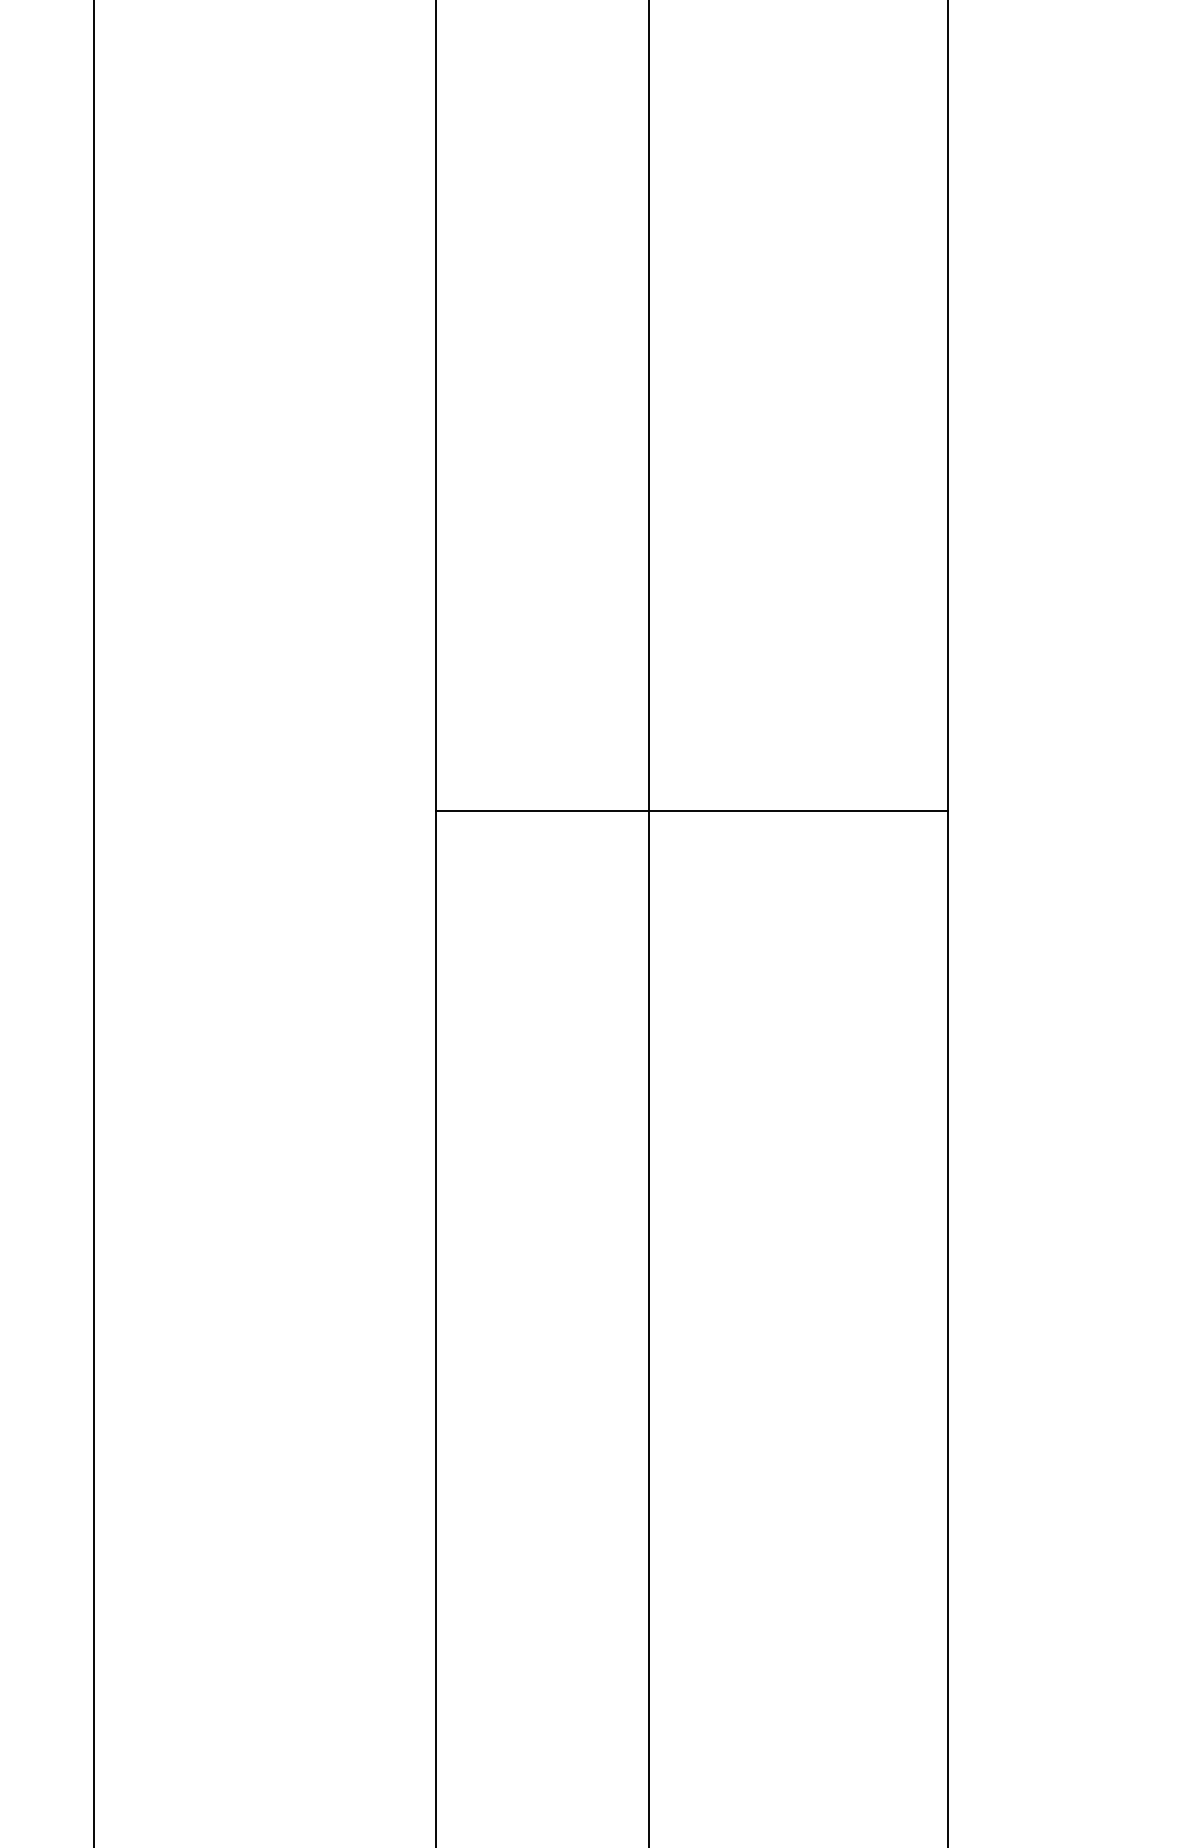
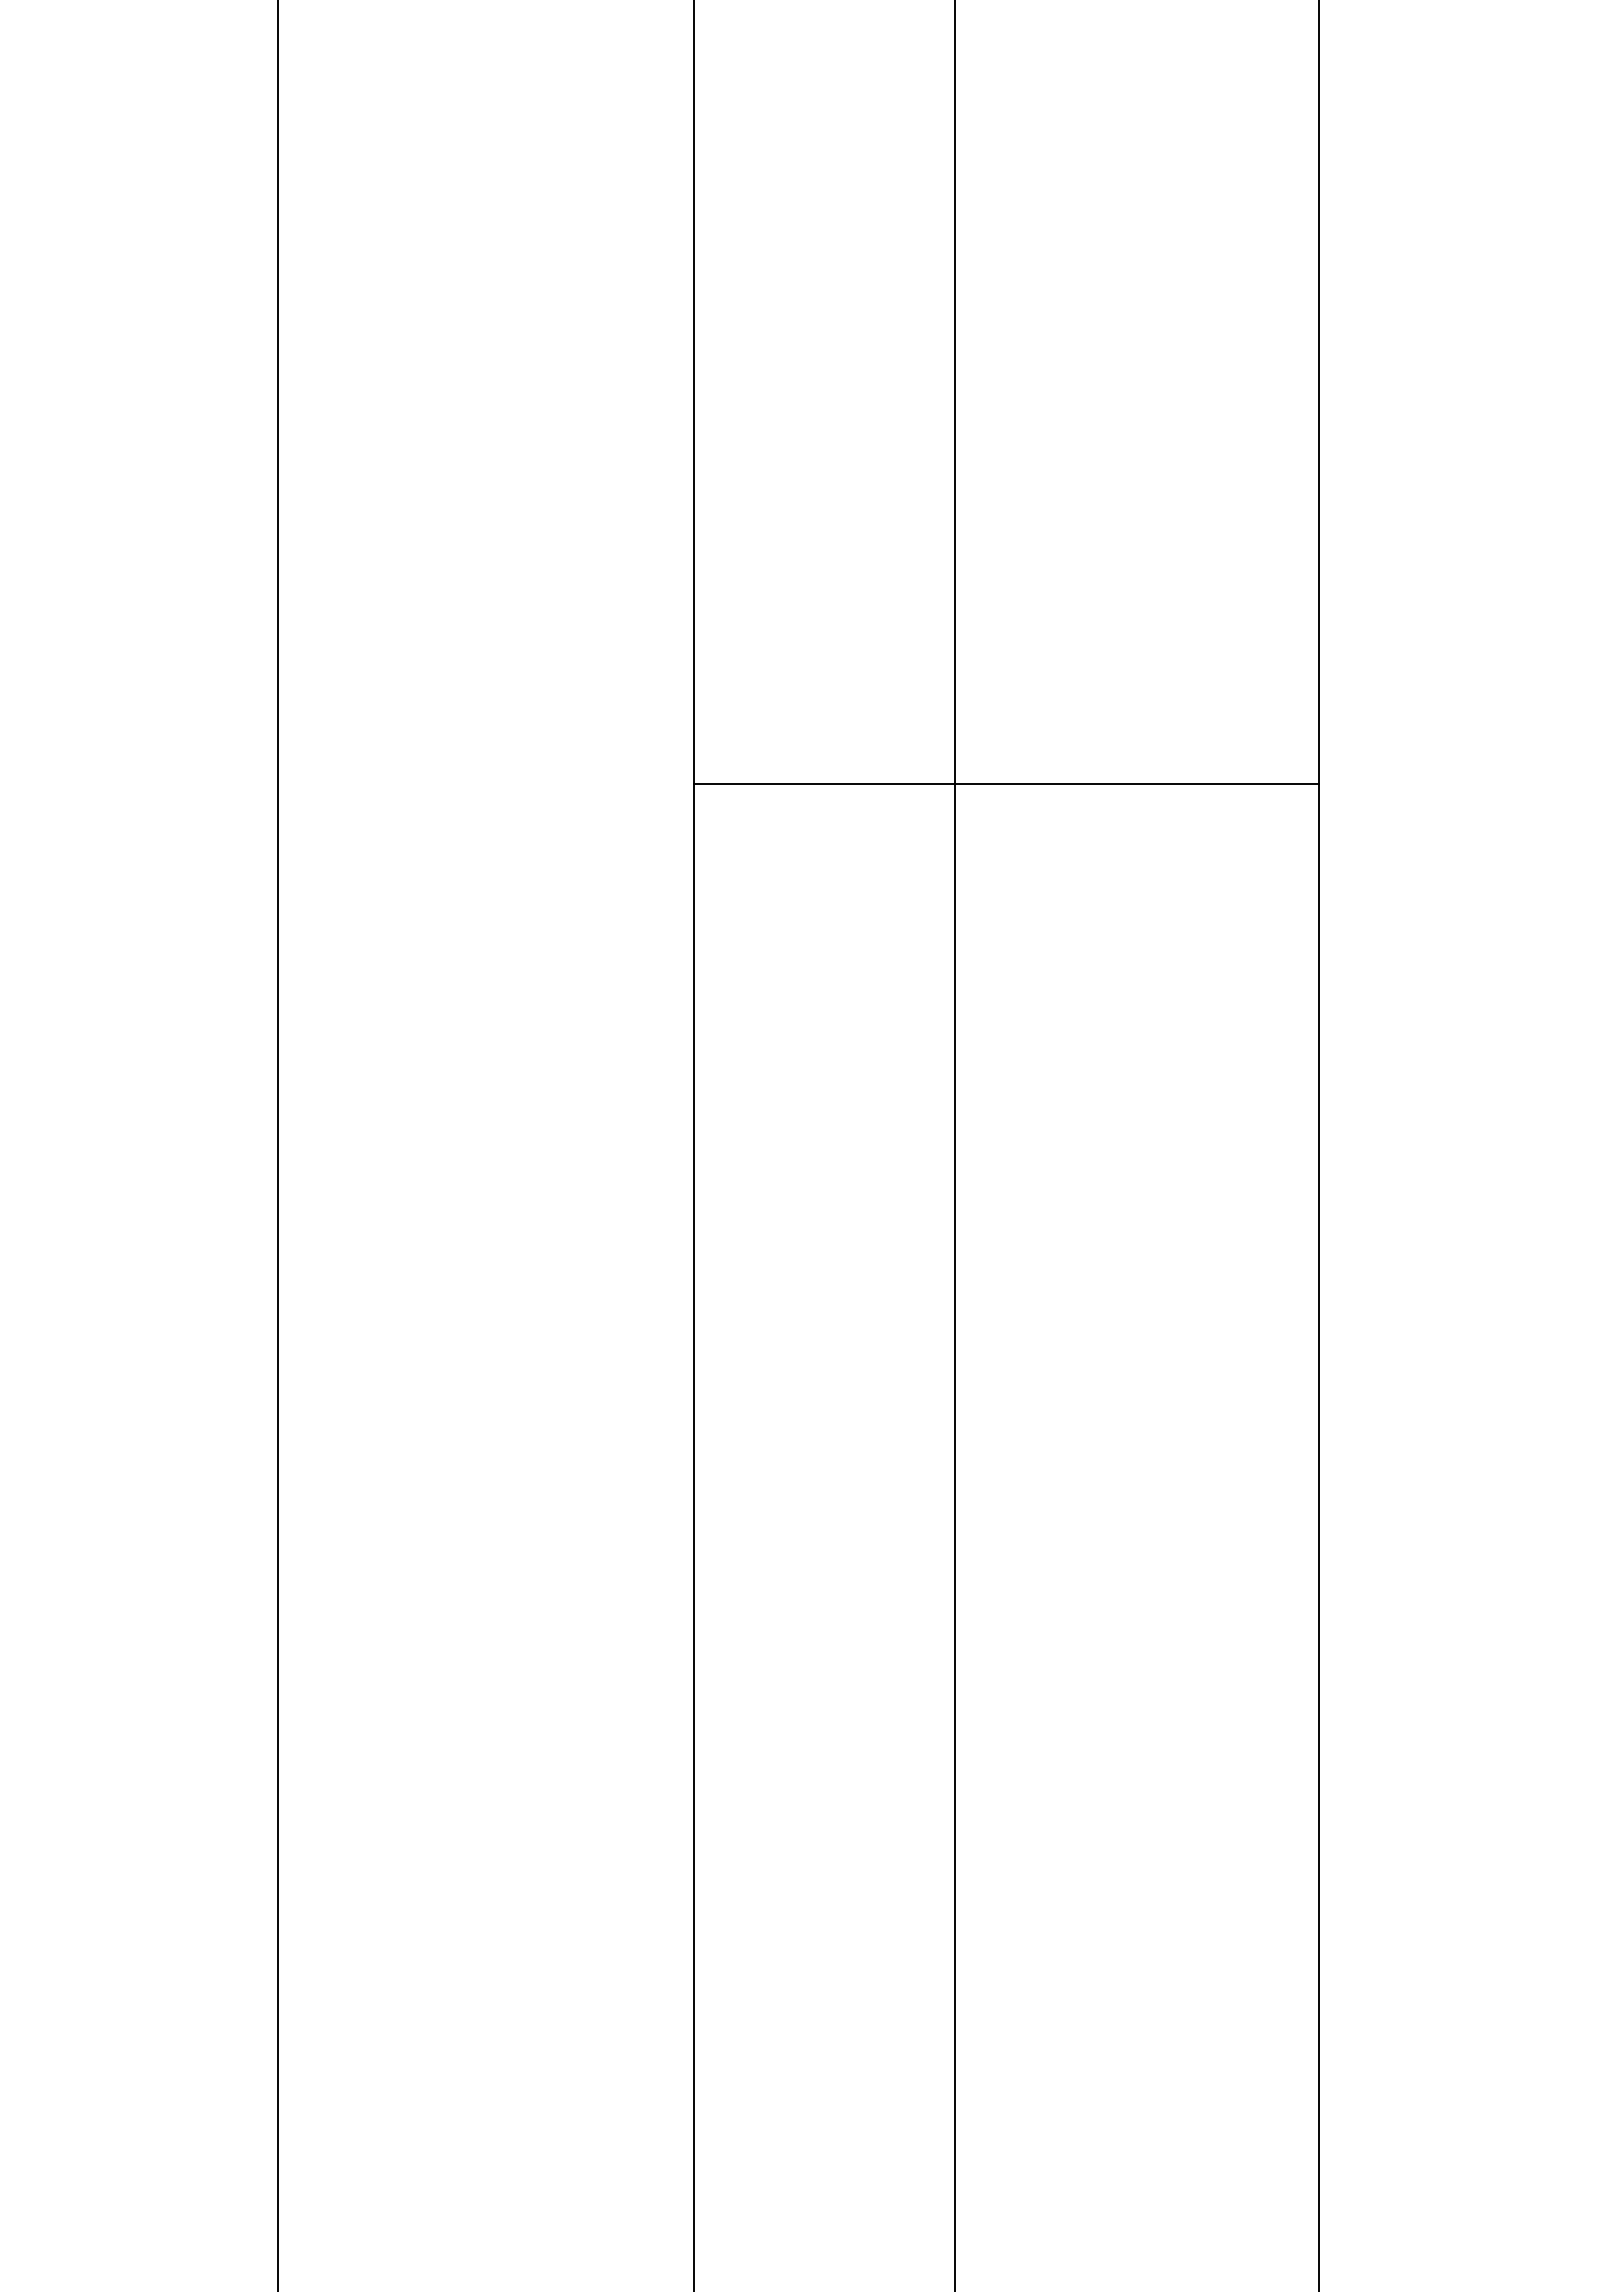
line: (691, 810) -> (1006, 783), moved

